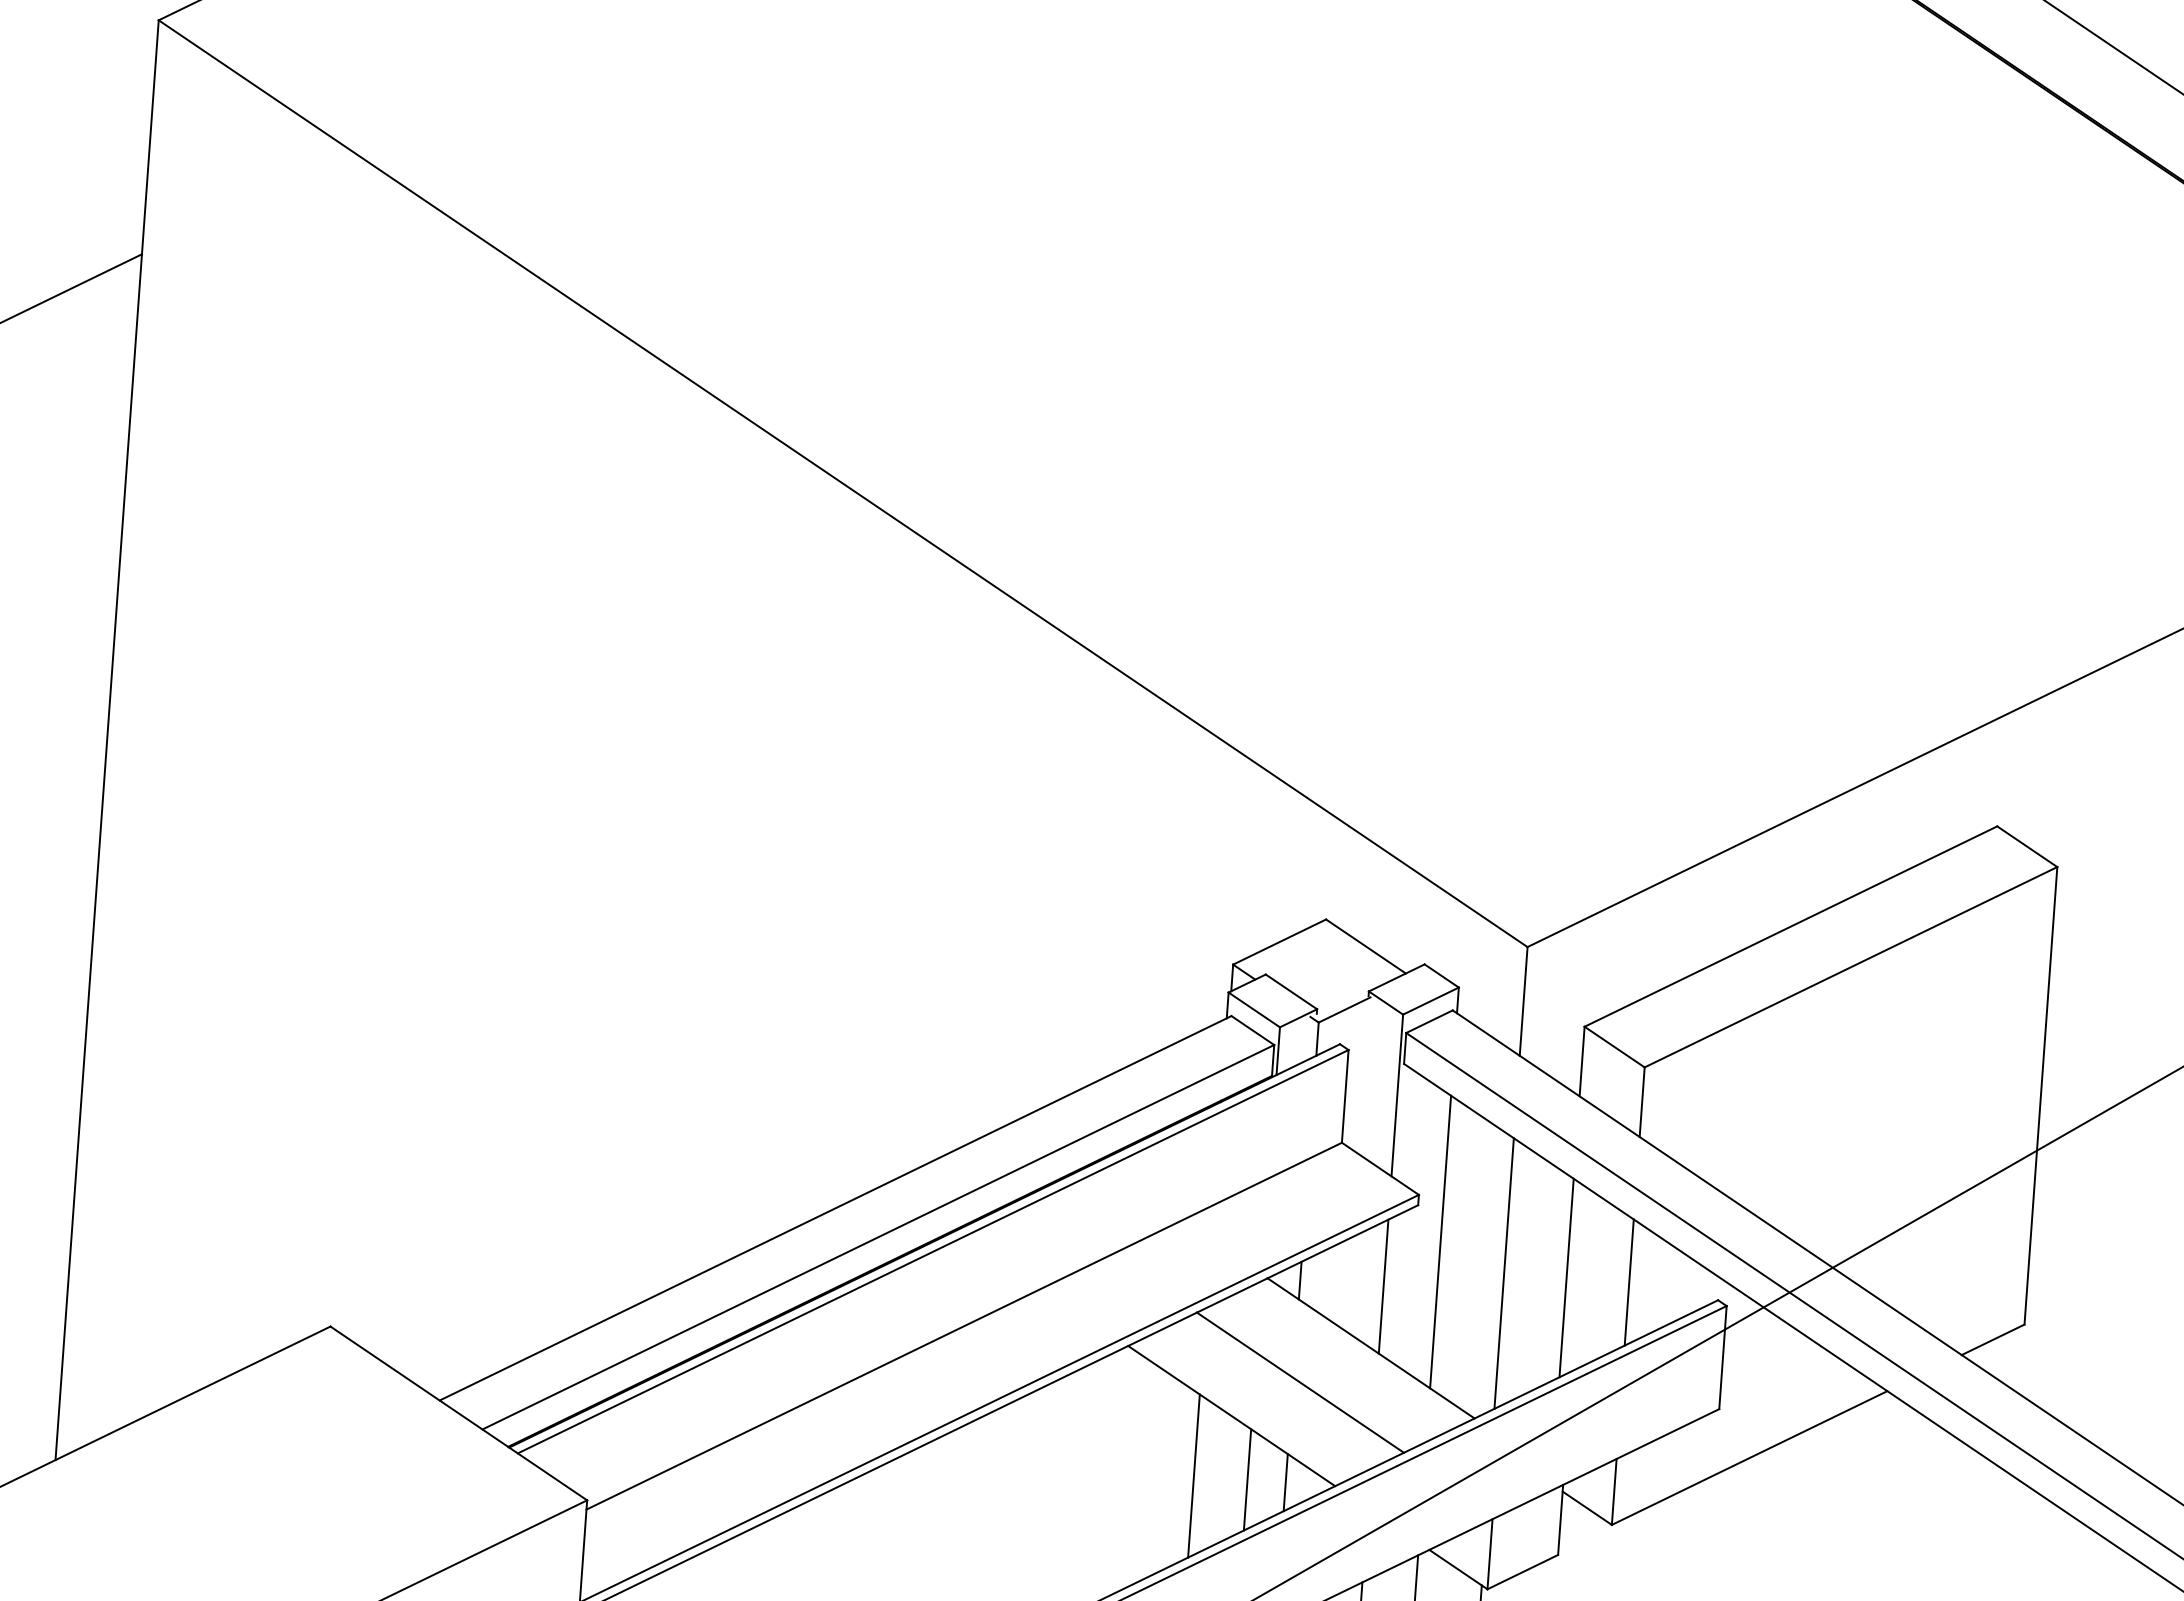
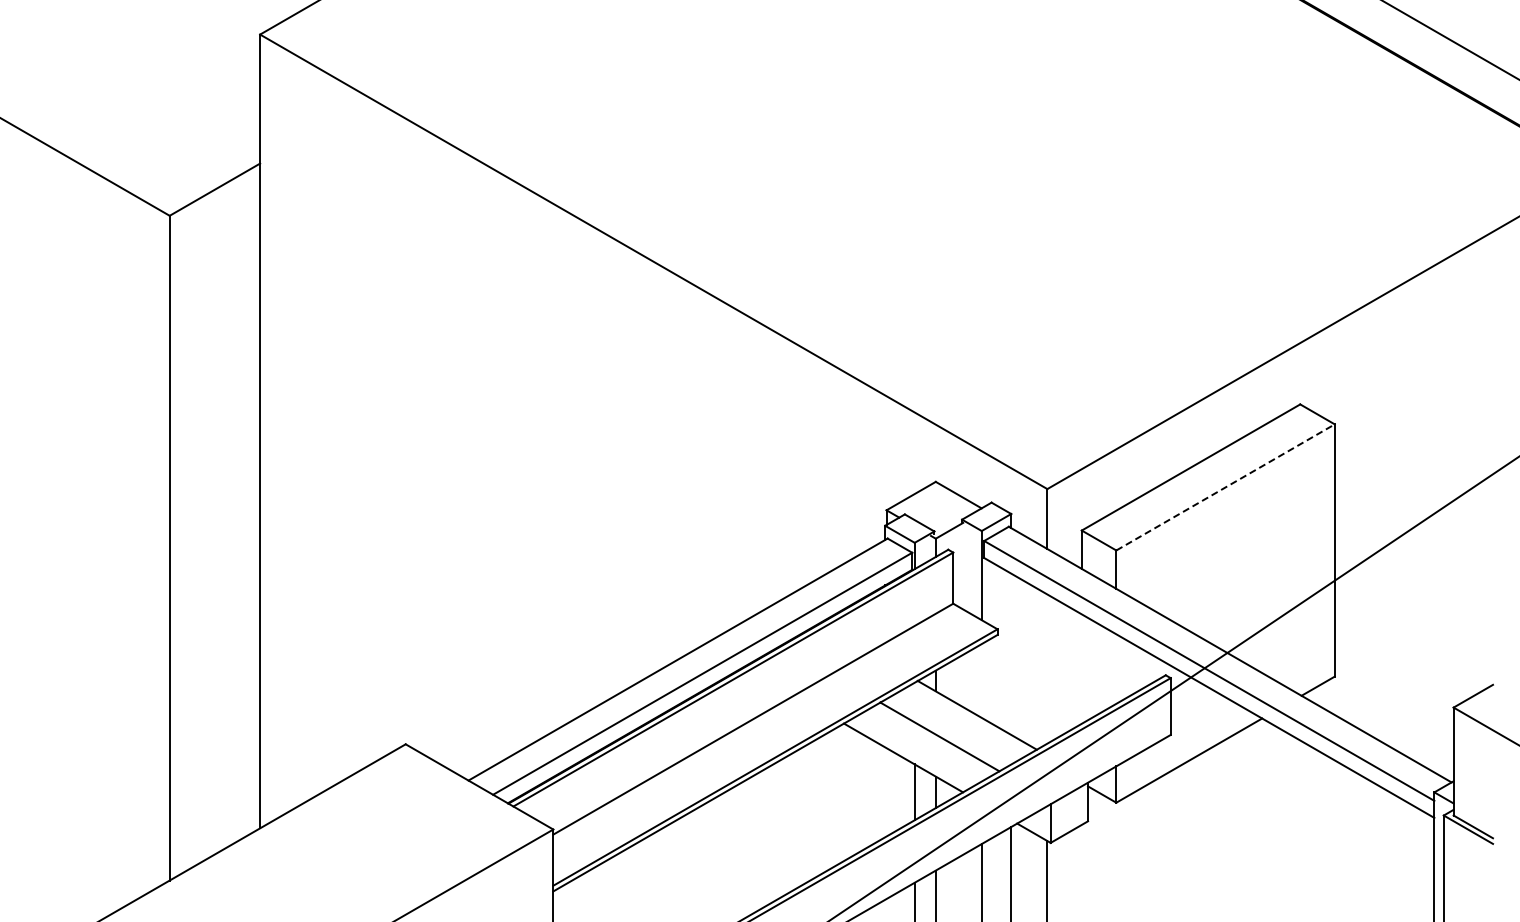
line: (1852, 967) -> (1226, 487), solid -> dashed
line: (1441, 1240) -> (1011, 653), removed
line: (1504, 1272) -> (1047, 668), removed
line: (1566, 1276) -> (1081, 668), removed
line: (1629, 1281) -> (1116, 668), removed
line: (1383, 1285) -> (981, 680), removed
line: (1194, 1476) -> (885, 792), removed

